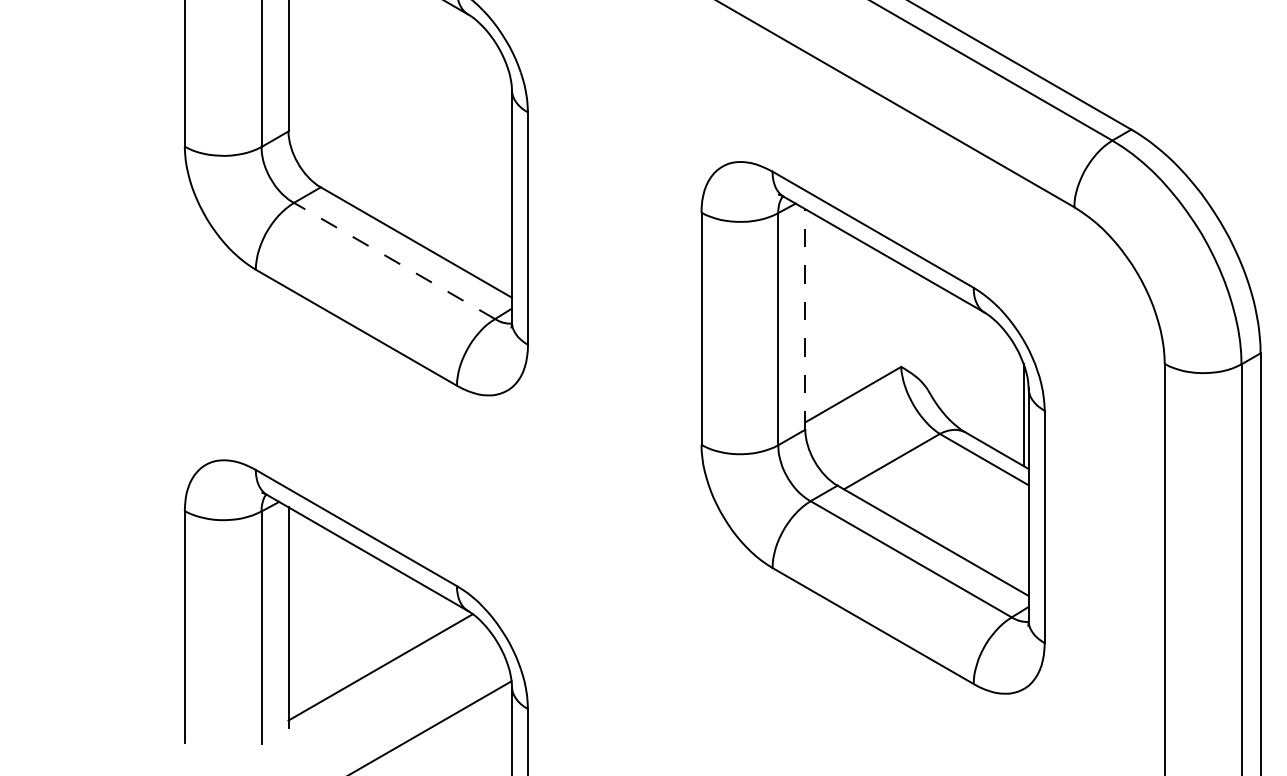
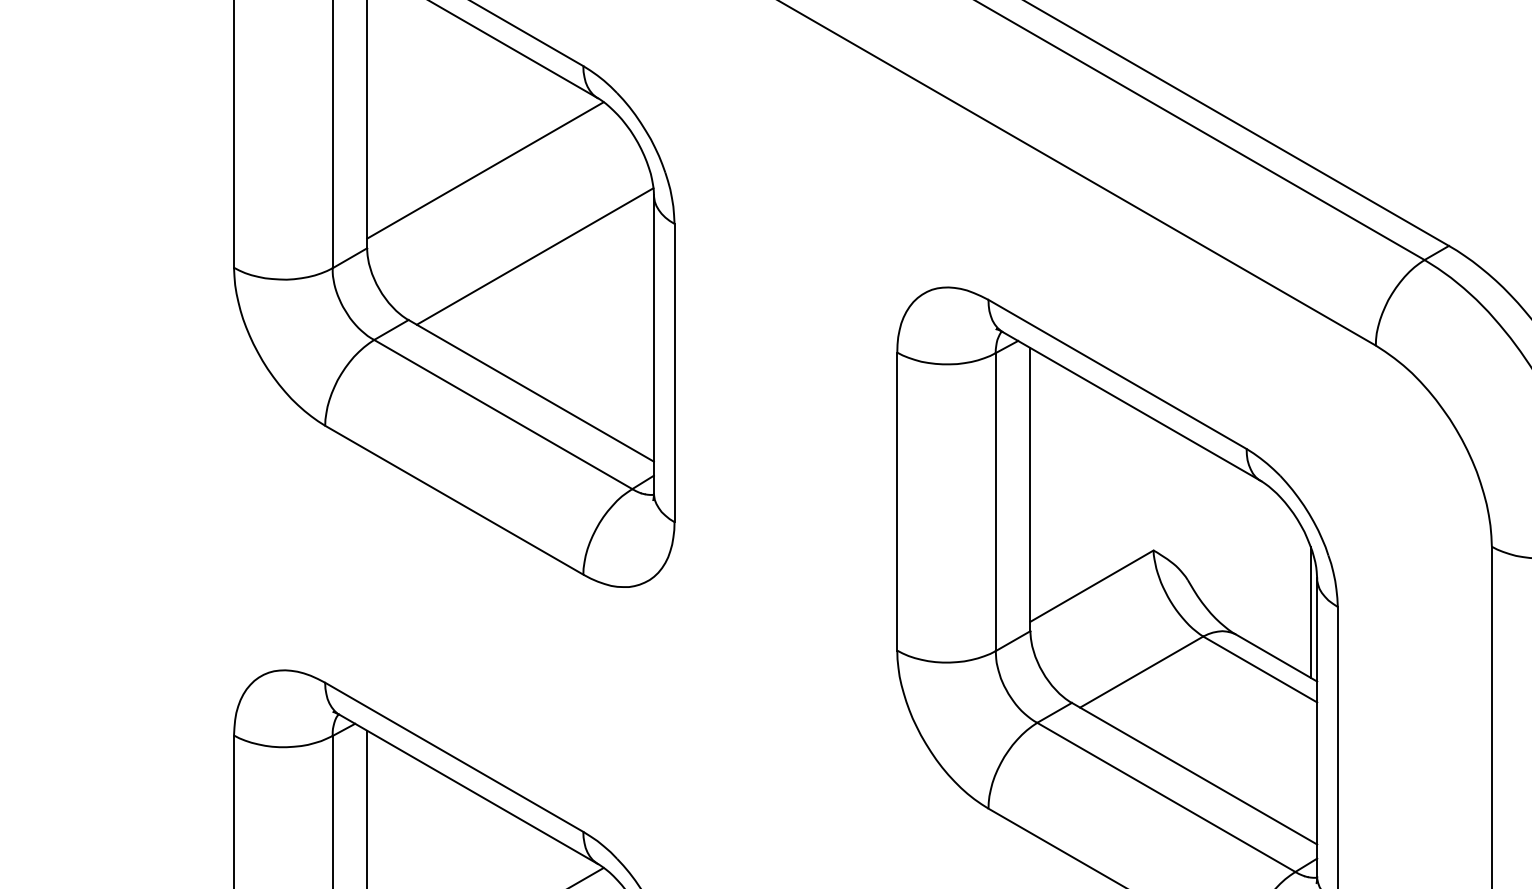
line: (380, 70) -> (485, 170), added
line: (419, 137) -> (535, 256), added
line: (394, 260) -> (503, 413), dashed -> solid
line: (805, 318) -> (1030, 488), dashed -> solid

